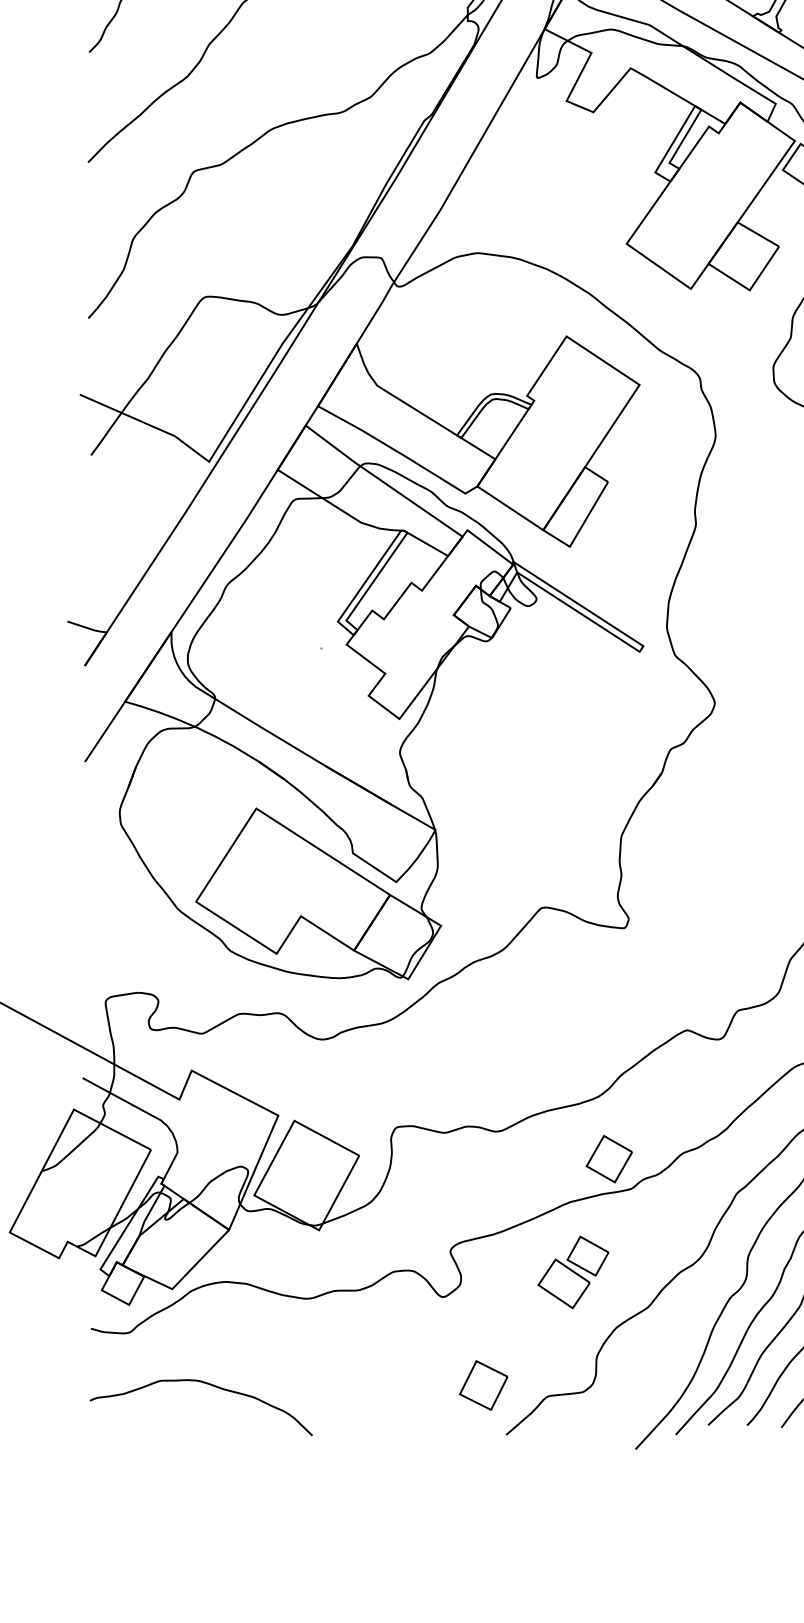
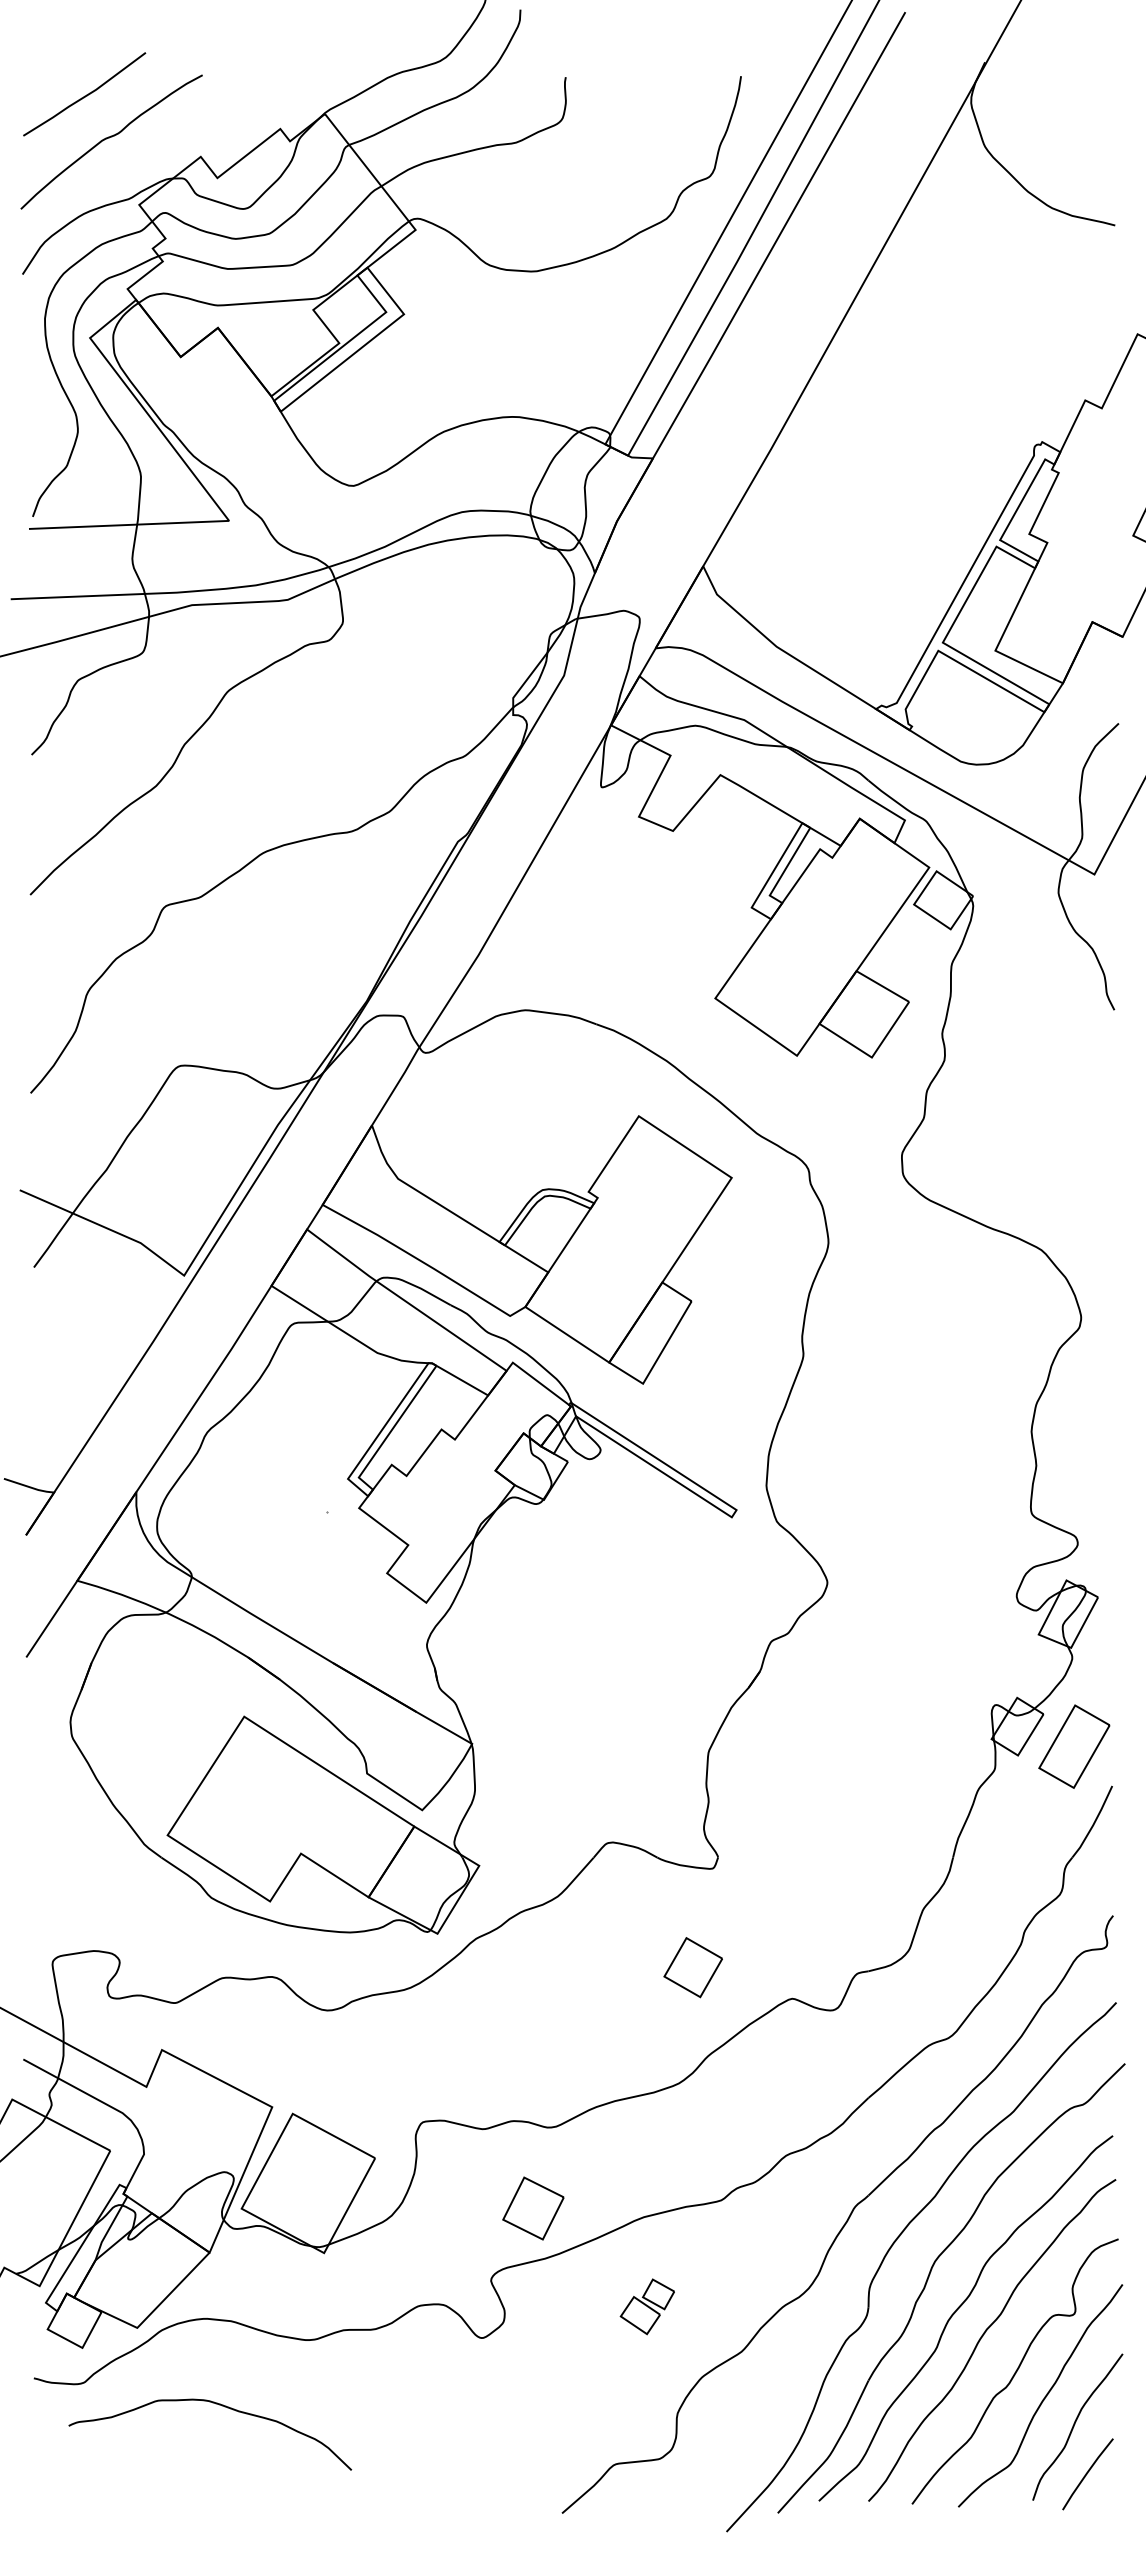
part: (608, 1159) -> (692, 1967), moved
part: (573, 1272) -> (647, 2306), size x0.6
curve: (208, 1384) -> (219, 2405), moved
part: (483, 1385) -> (533, 2208), moved

